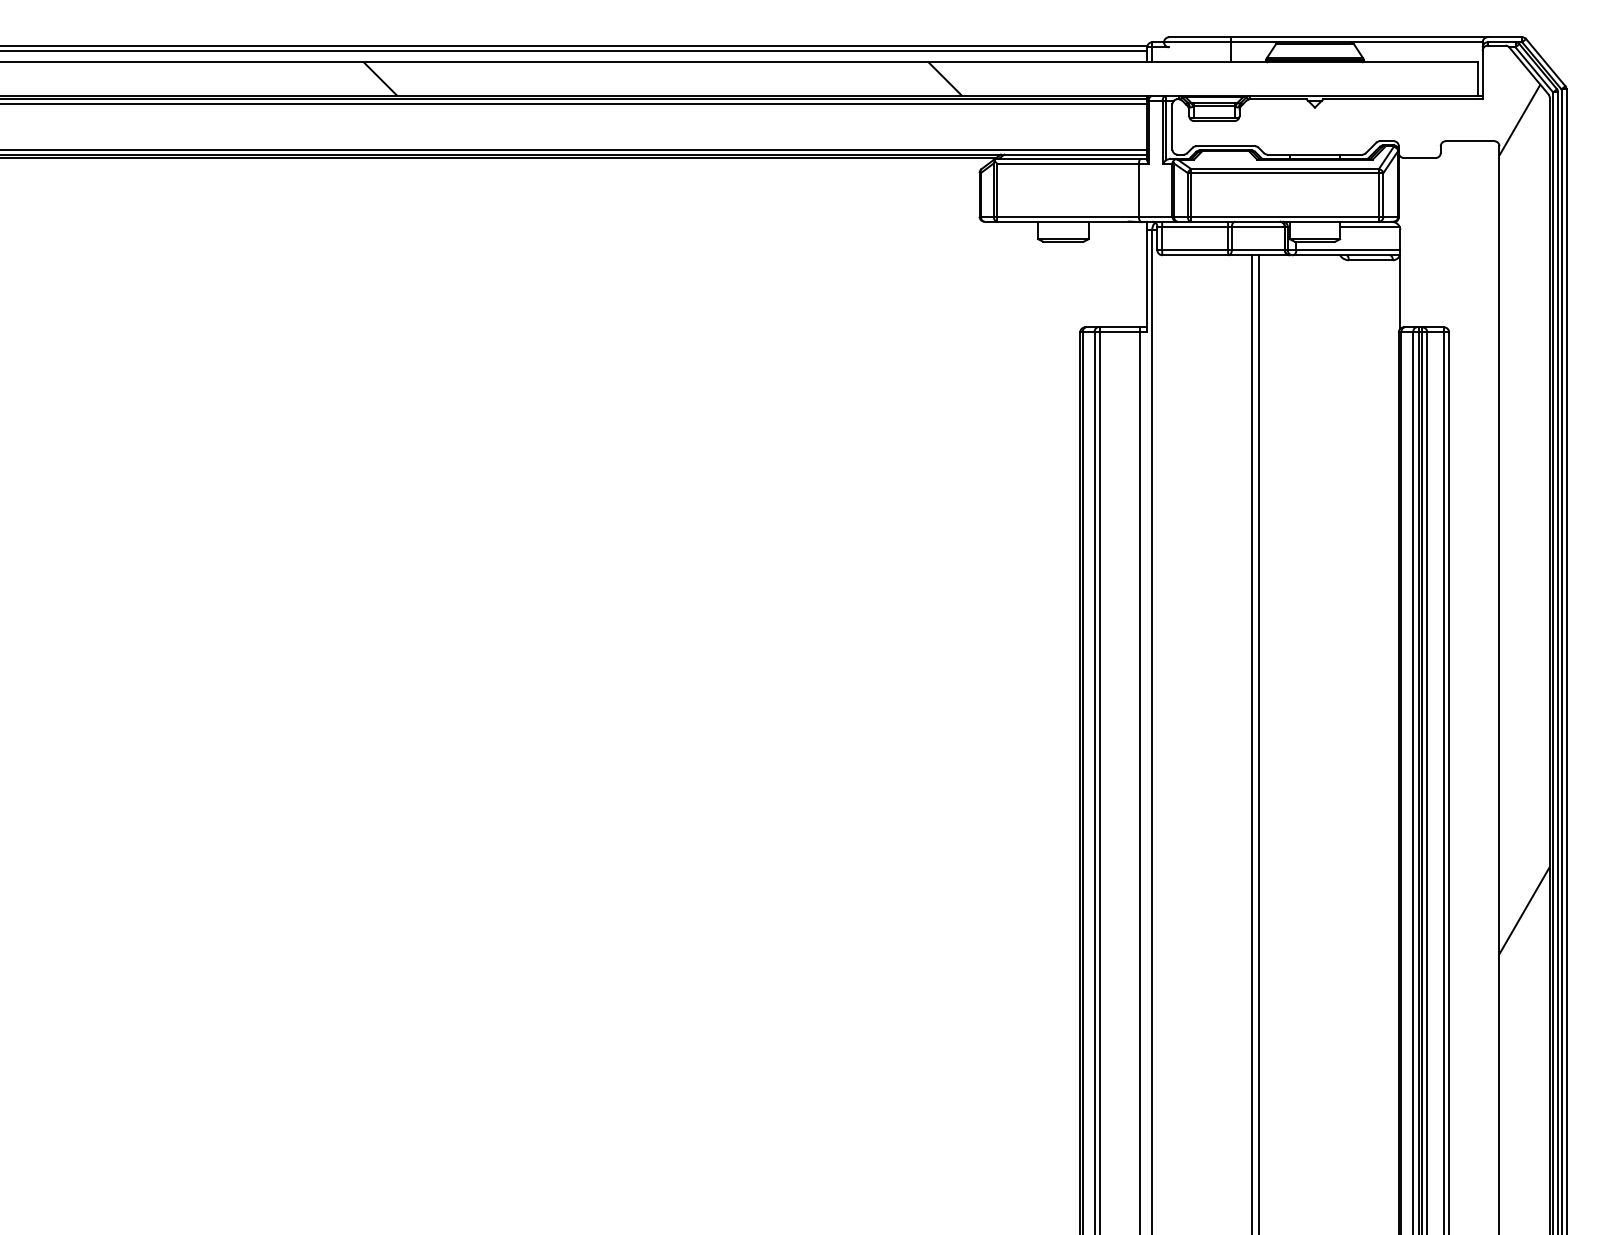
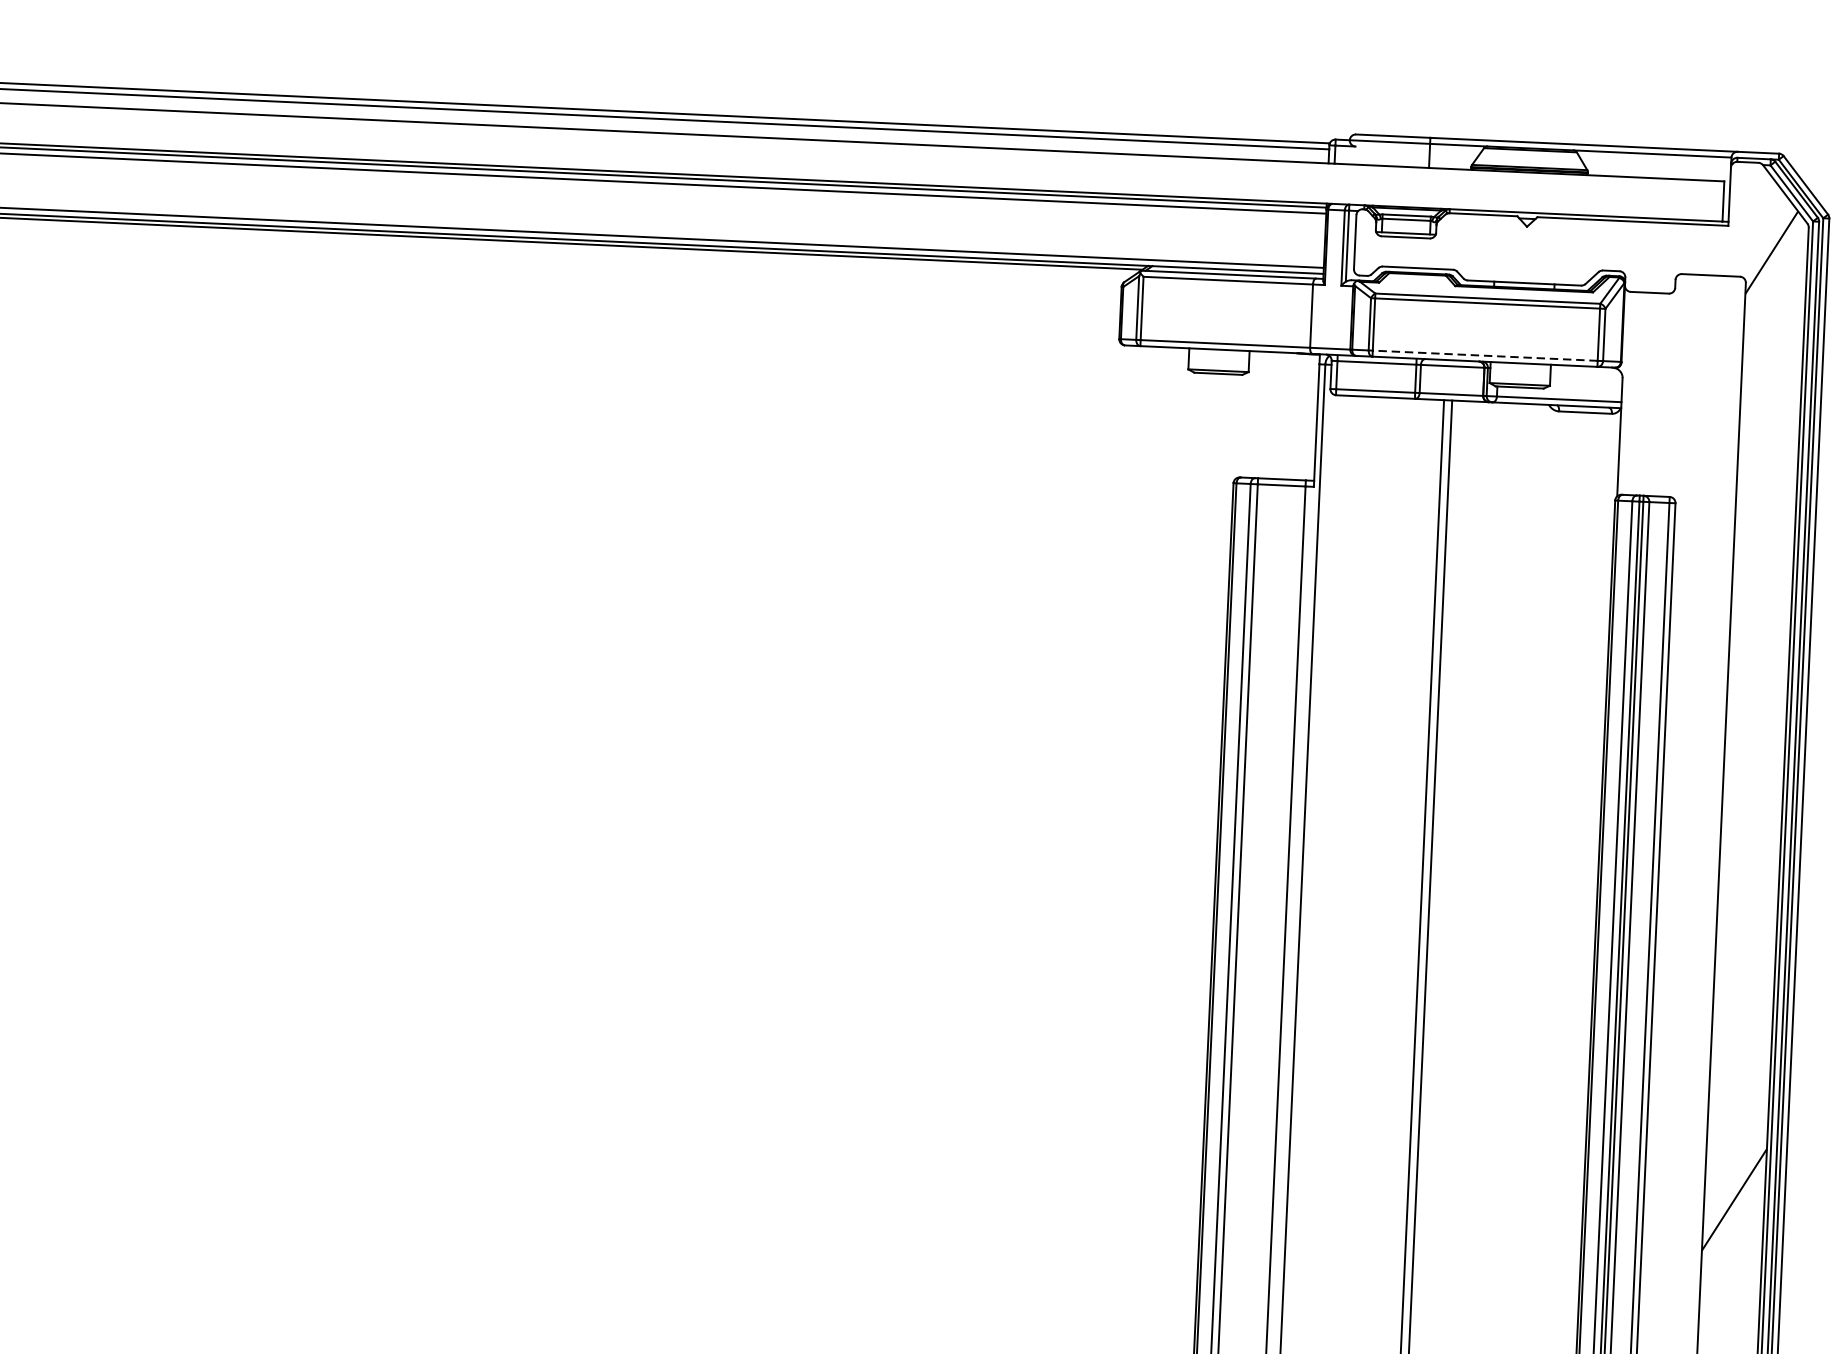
hatch: (662, 78) -> (746, 156), removed
line: (1285, 216) -> (1485, 355), solid -> dashed
line: (1369, 226) -> (1585, 372), removed

